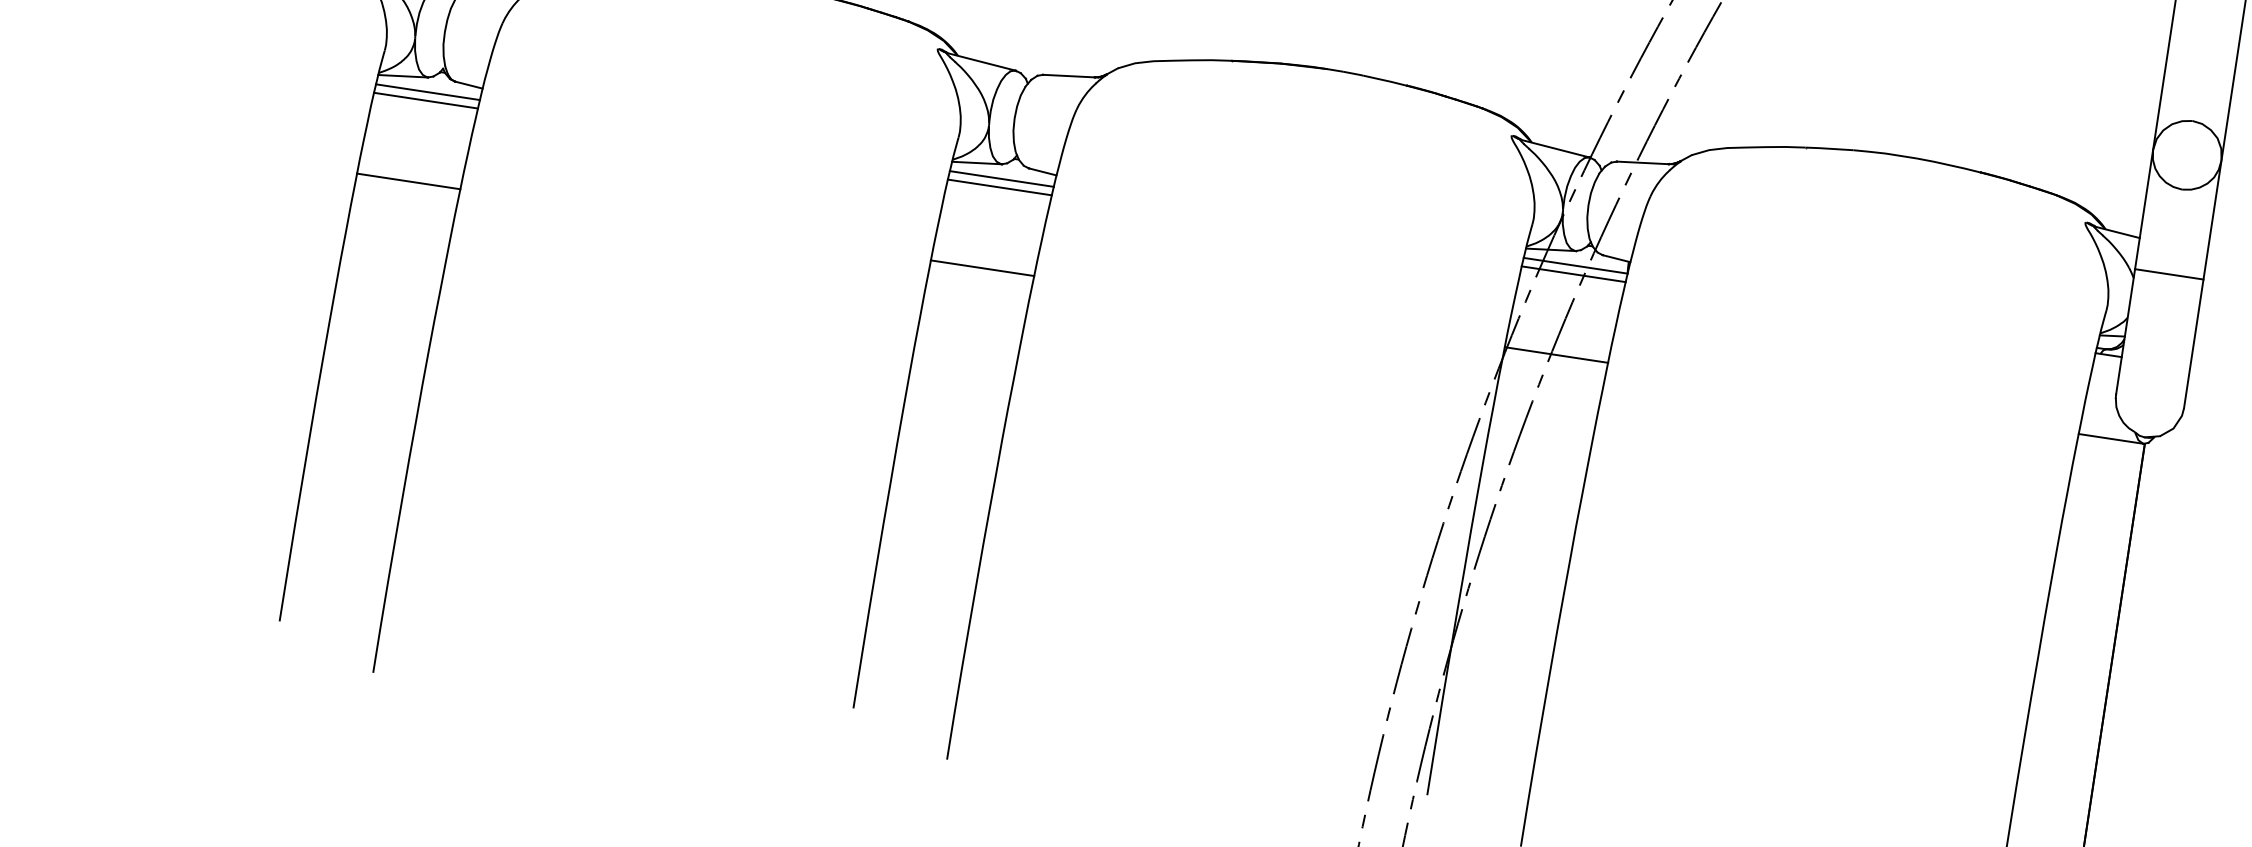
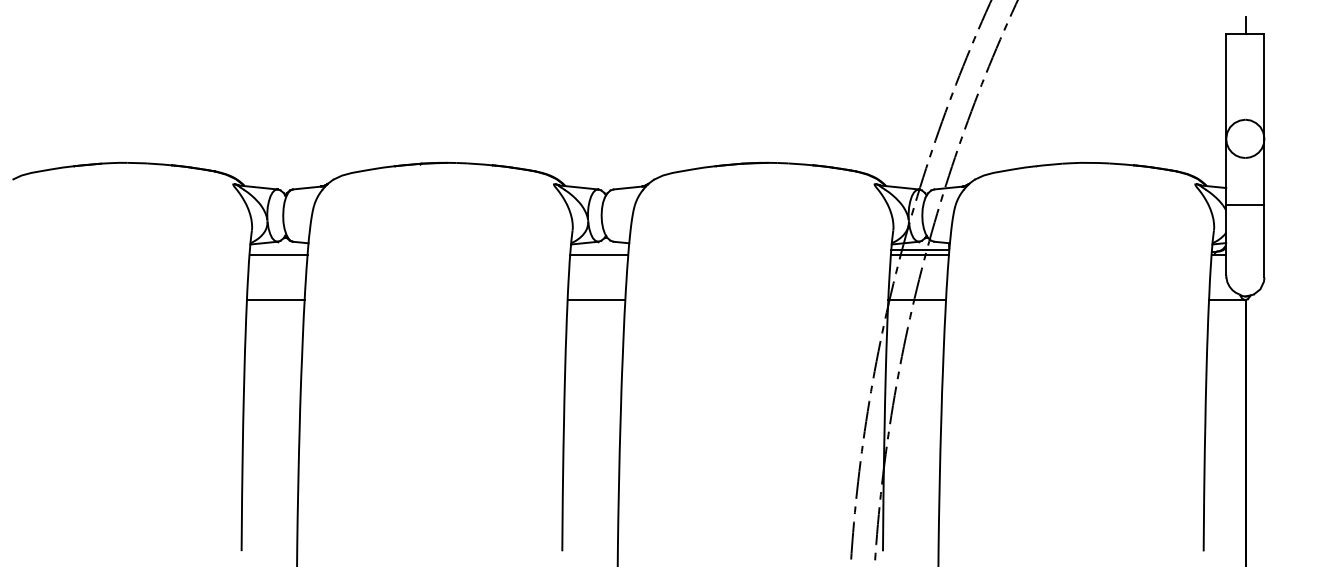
line: (427, 91) -> (278, 249), removed
line: (1001, 178) -> (599, 249), removed

